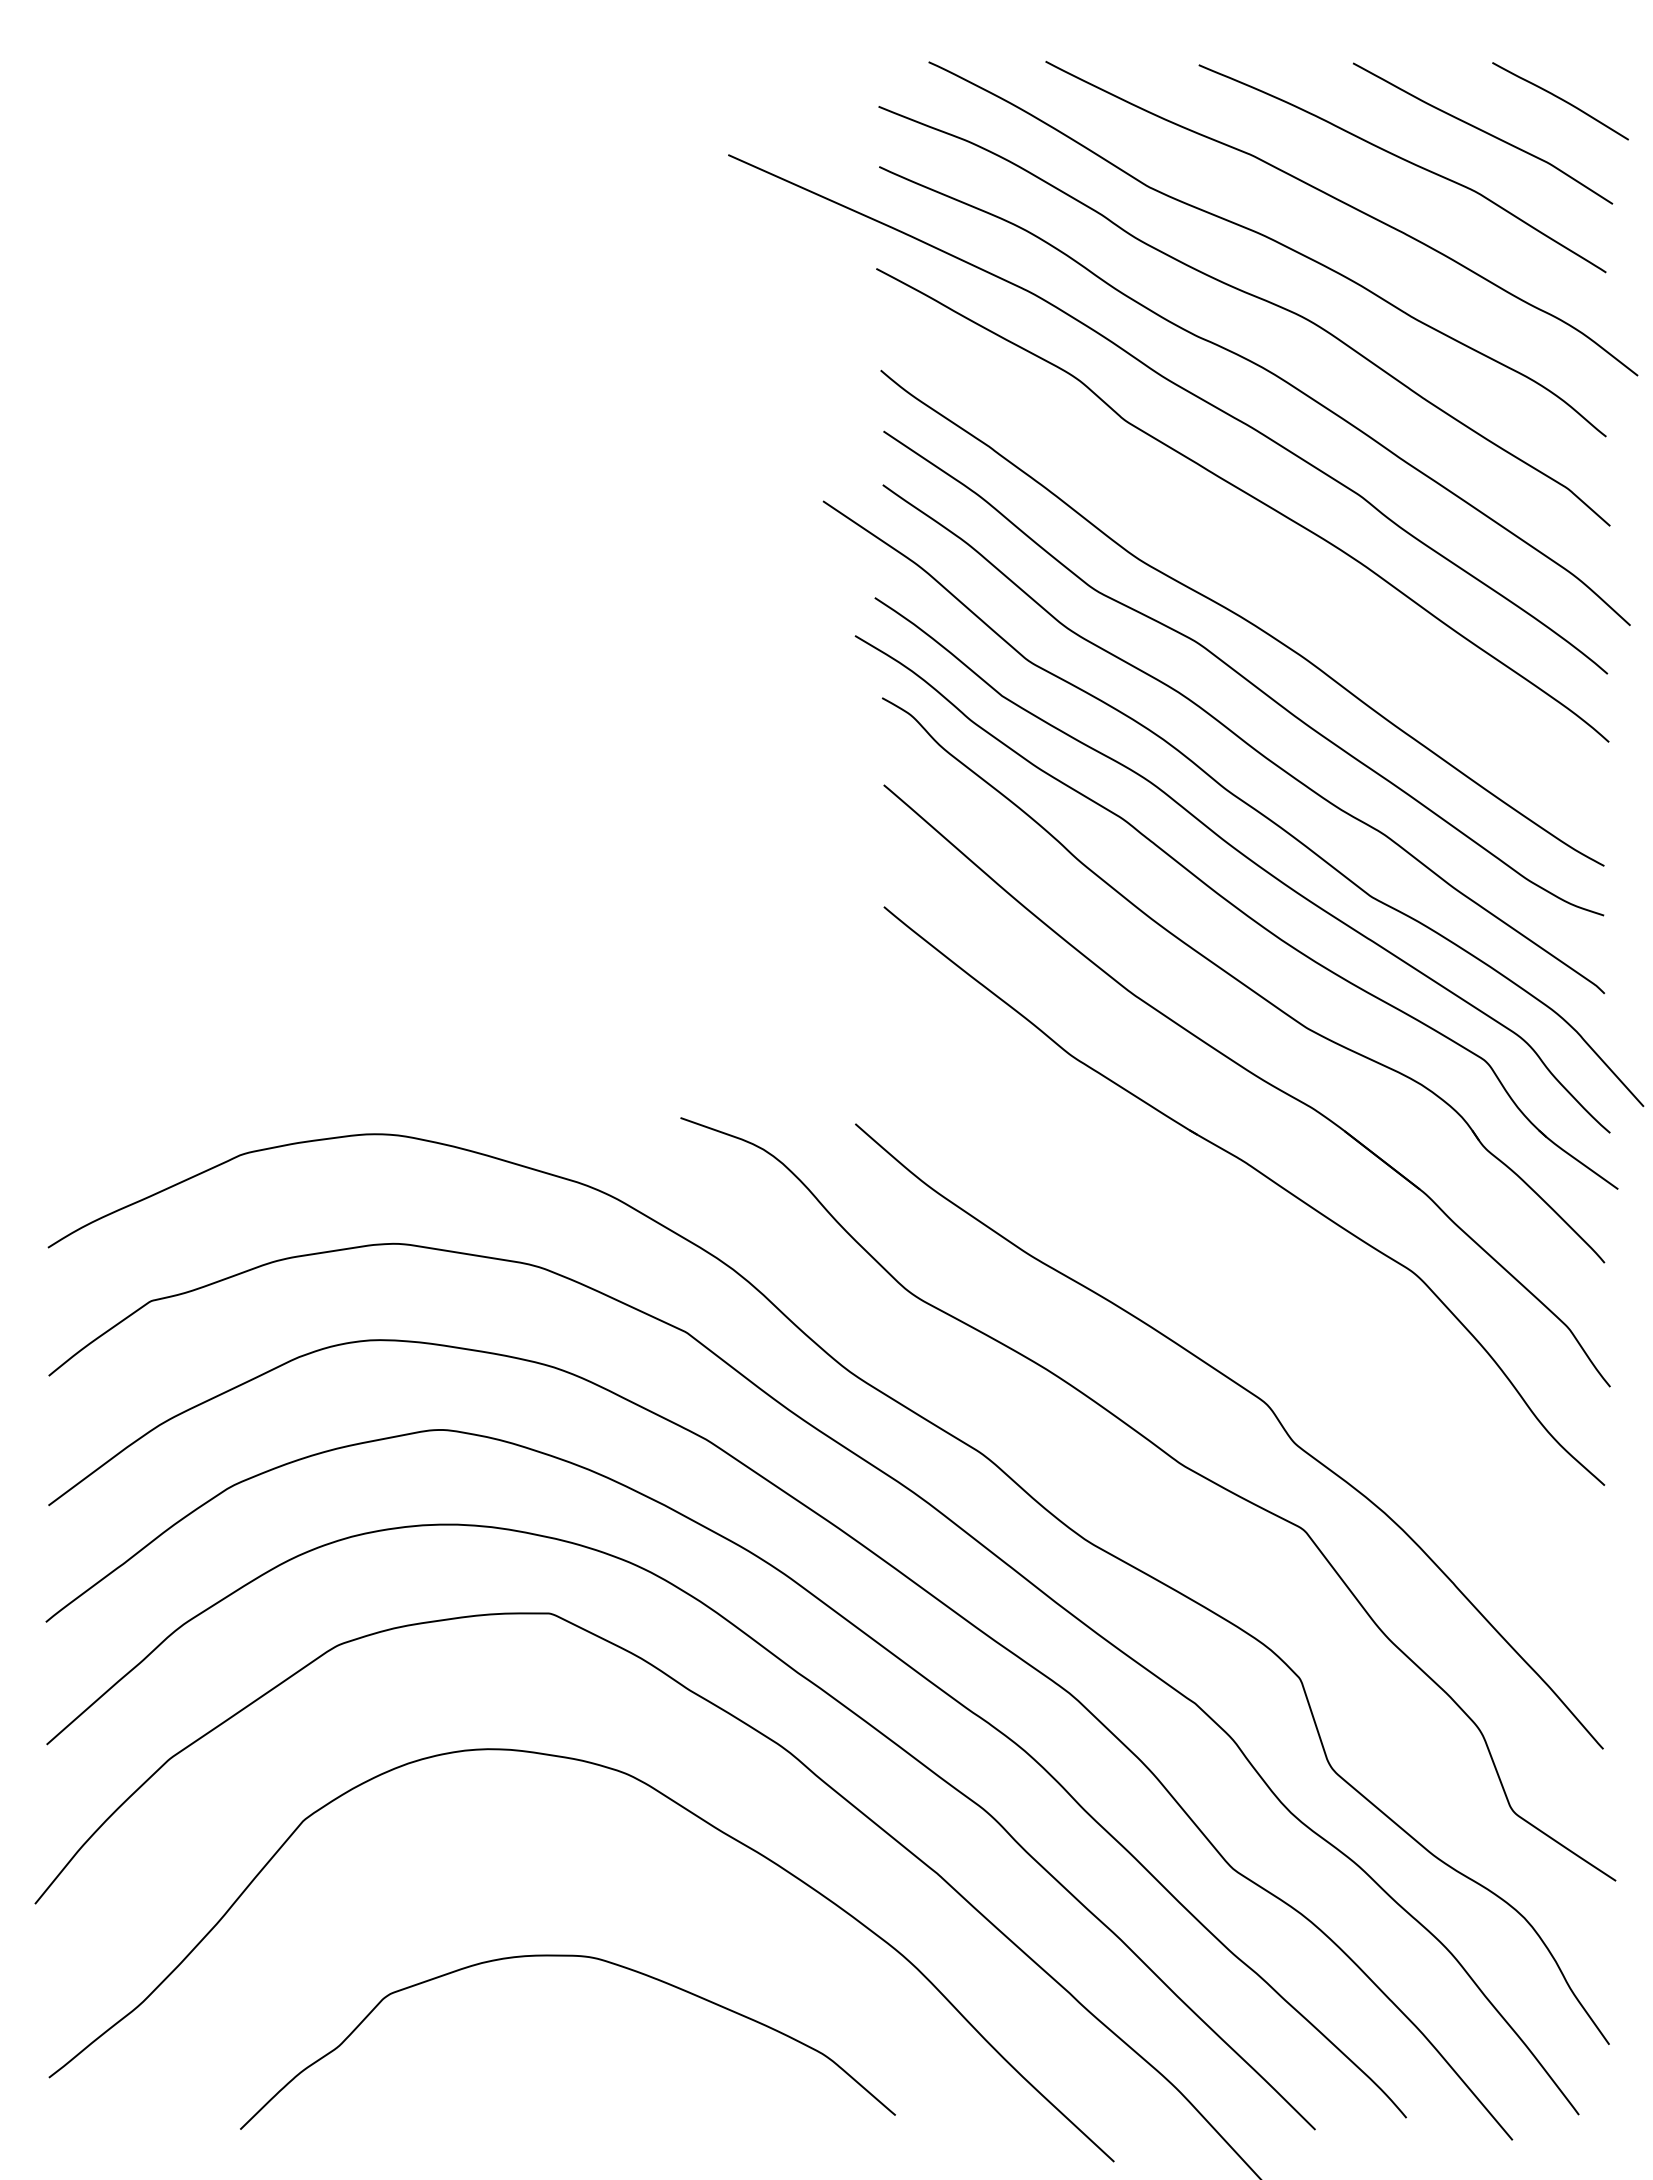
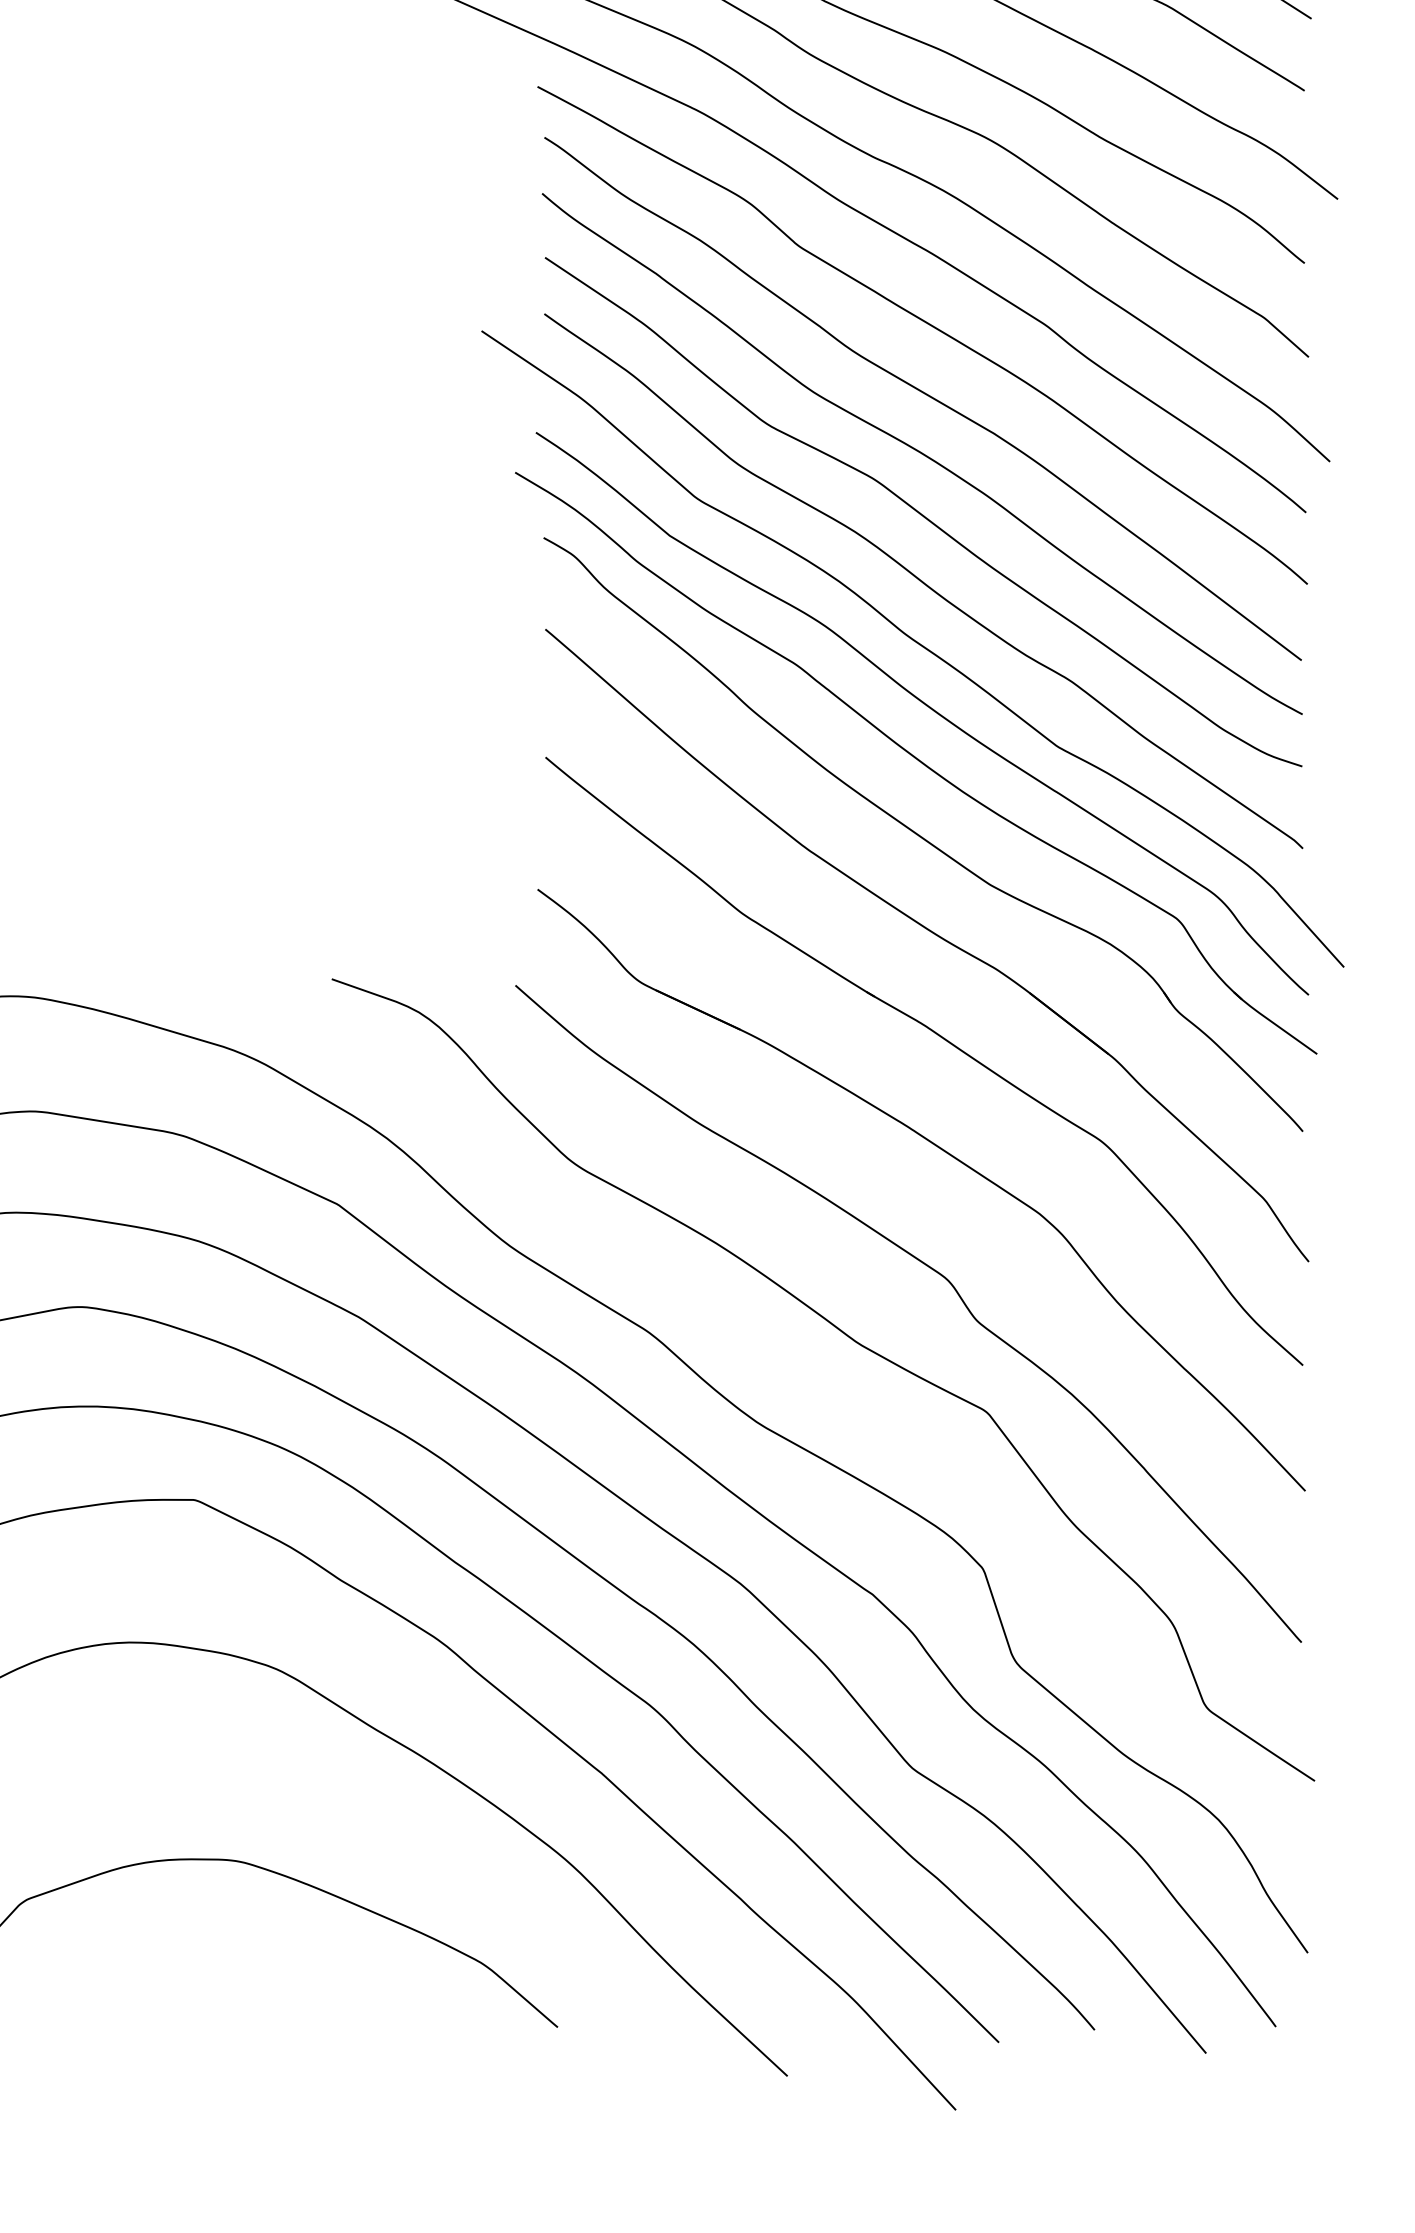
curve: (1244, 561) -> (924, 394), added
part: (1264, 1283) -> (945, 1153), added

